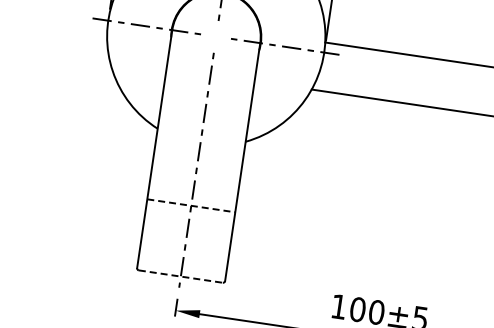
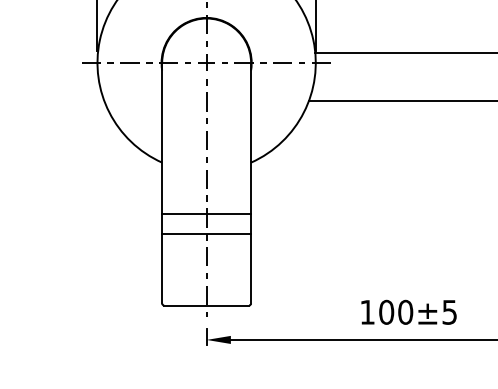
part: (216, 36) -> (206, 62), added
line: (194, 185) -> (206, 213), added
line: (192, 205) -> (207, 233), dashed -> solid
line: (181, 276) -> (207, 305), dashed -> solid

